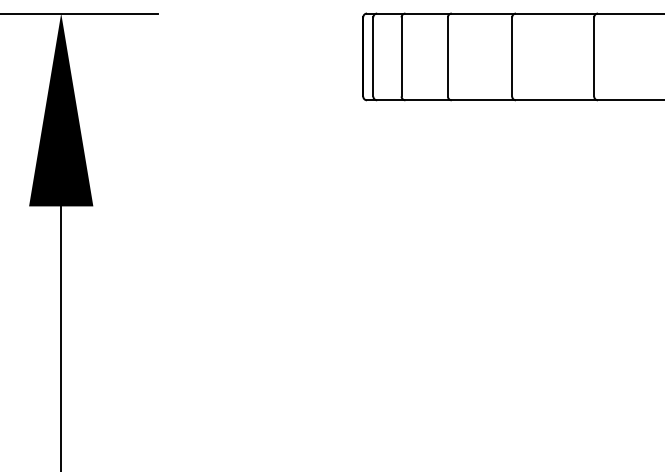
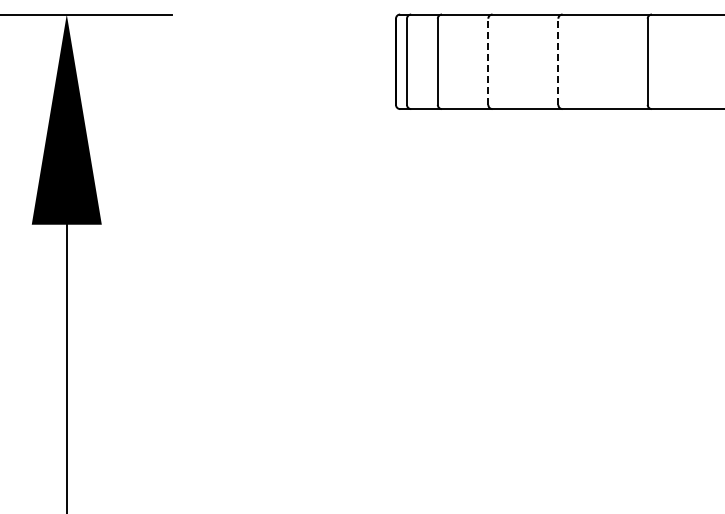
line: (448, 56) -> (488, 61), solid -> dashed
line: (512, 56) -> (558, 61), solid -> dashed

